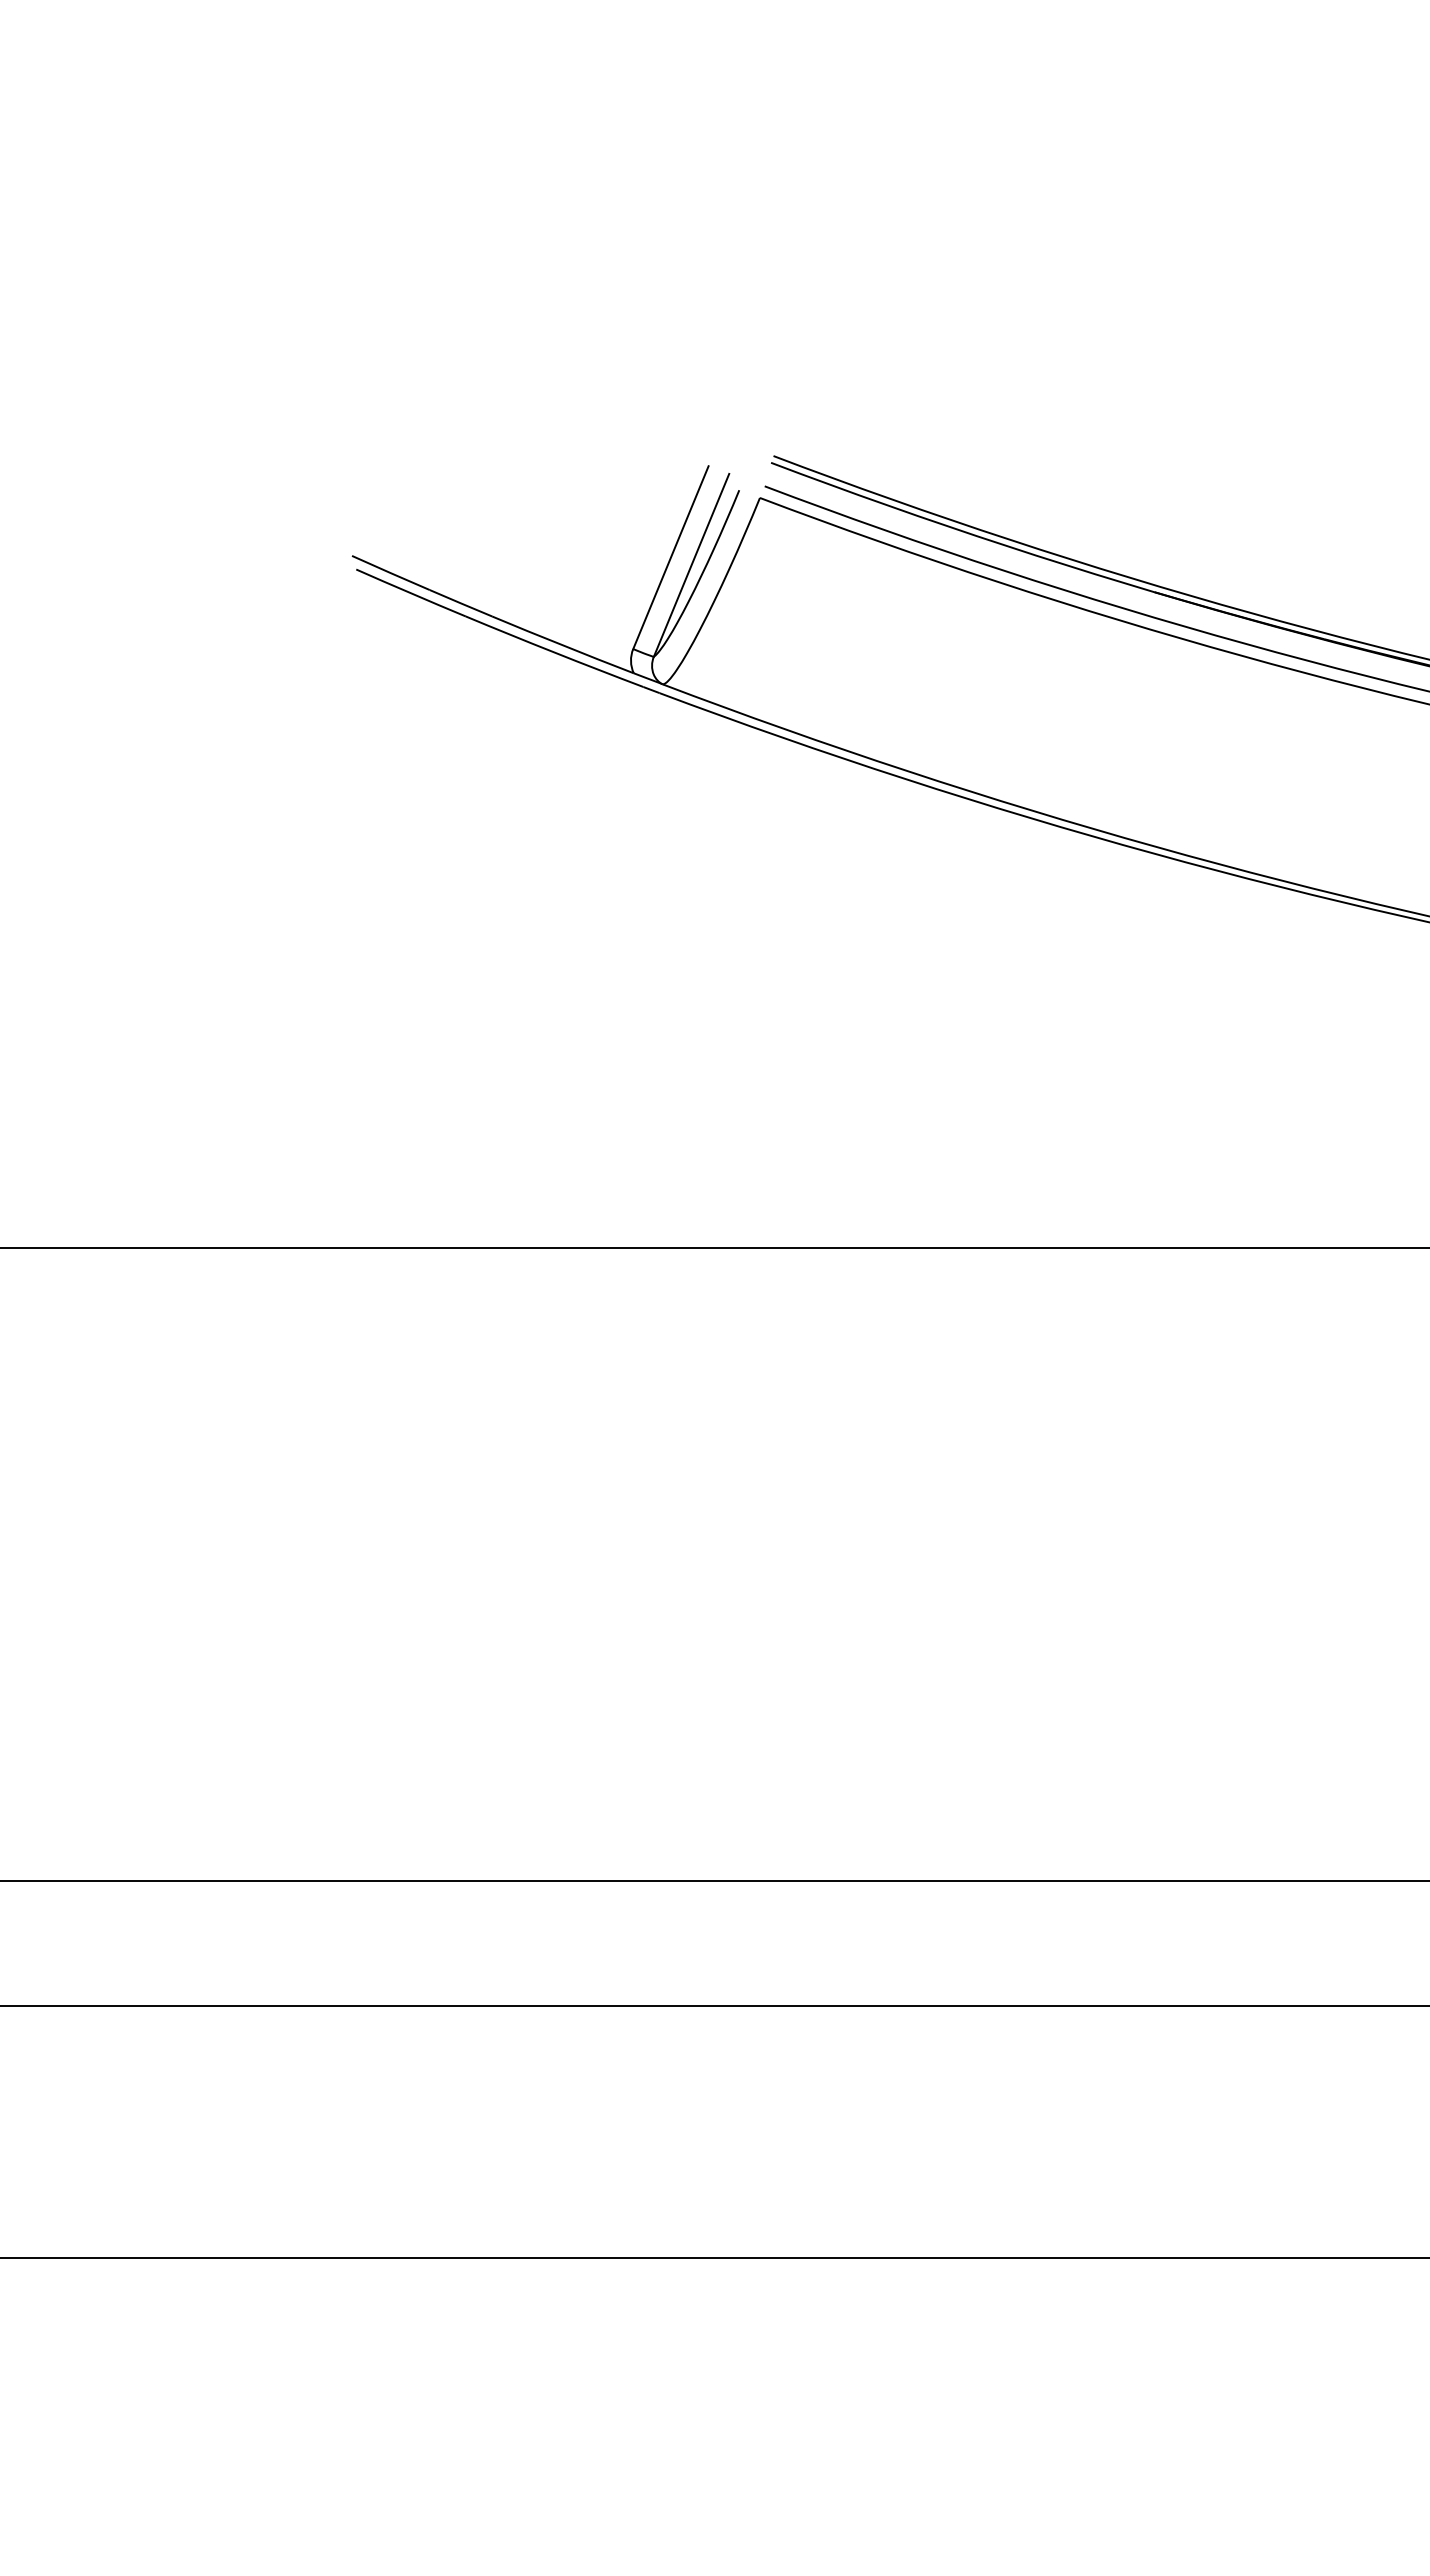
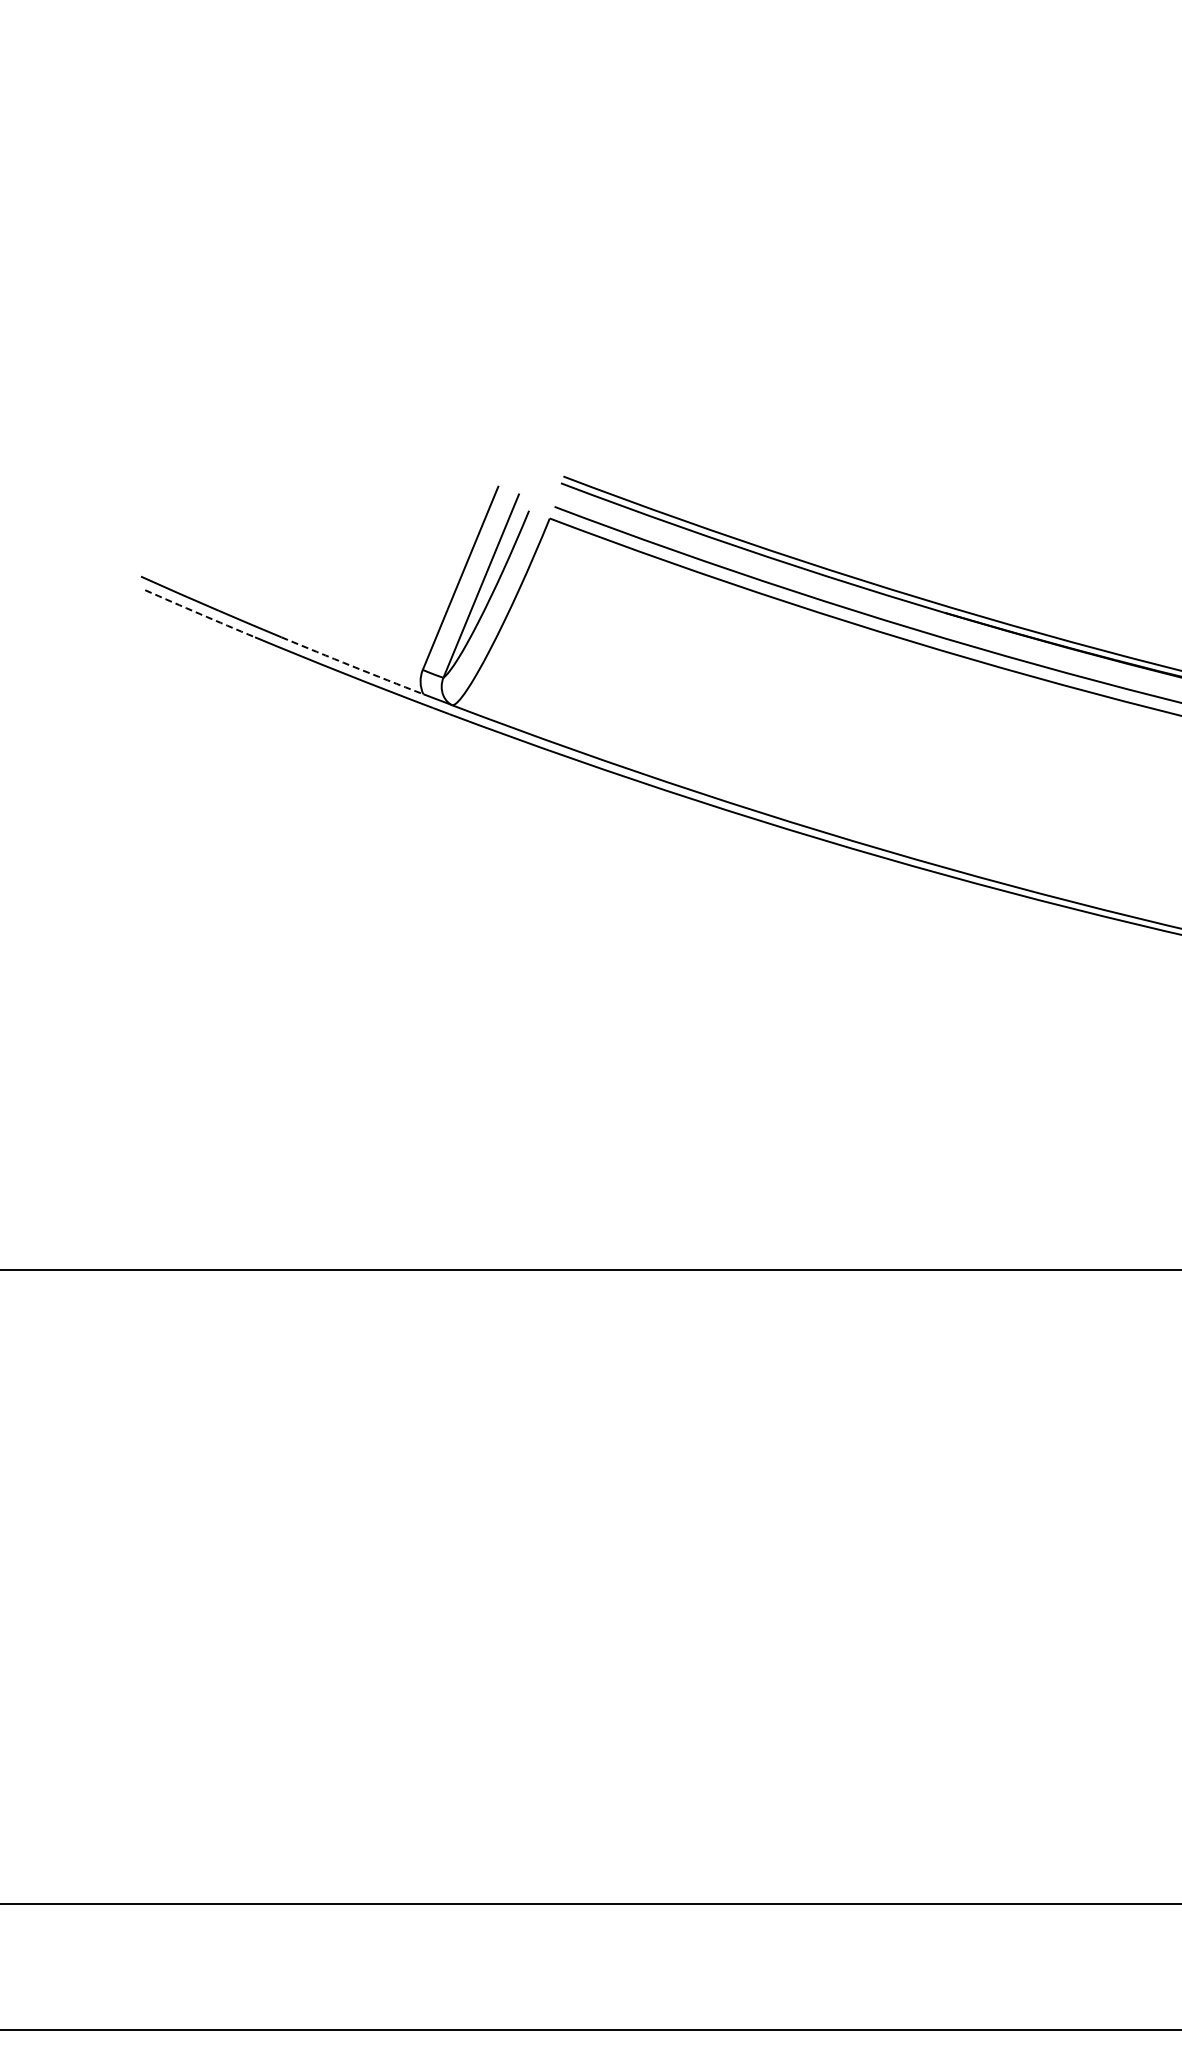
arc: (410, 593) -> (199, 614), solid -> dashed
arc: (562, 645) -> (351, 666), solid -> dashed

